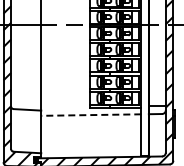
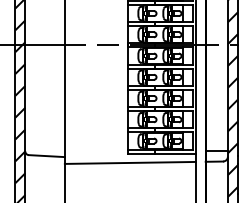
line: (90, 115) -> (129, 163), dashed -> solid

